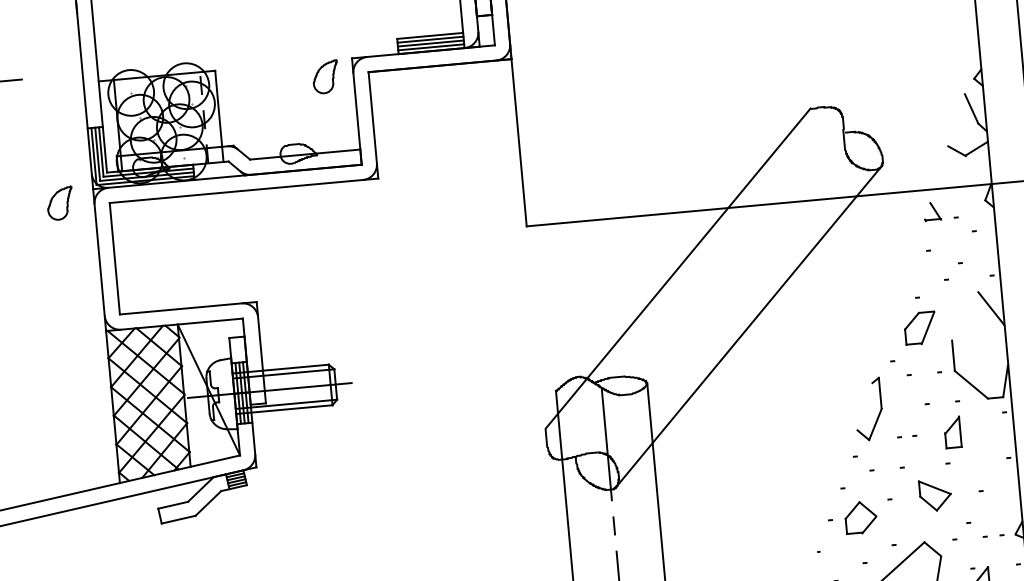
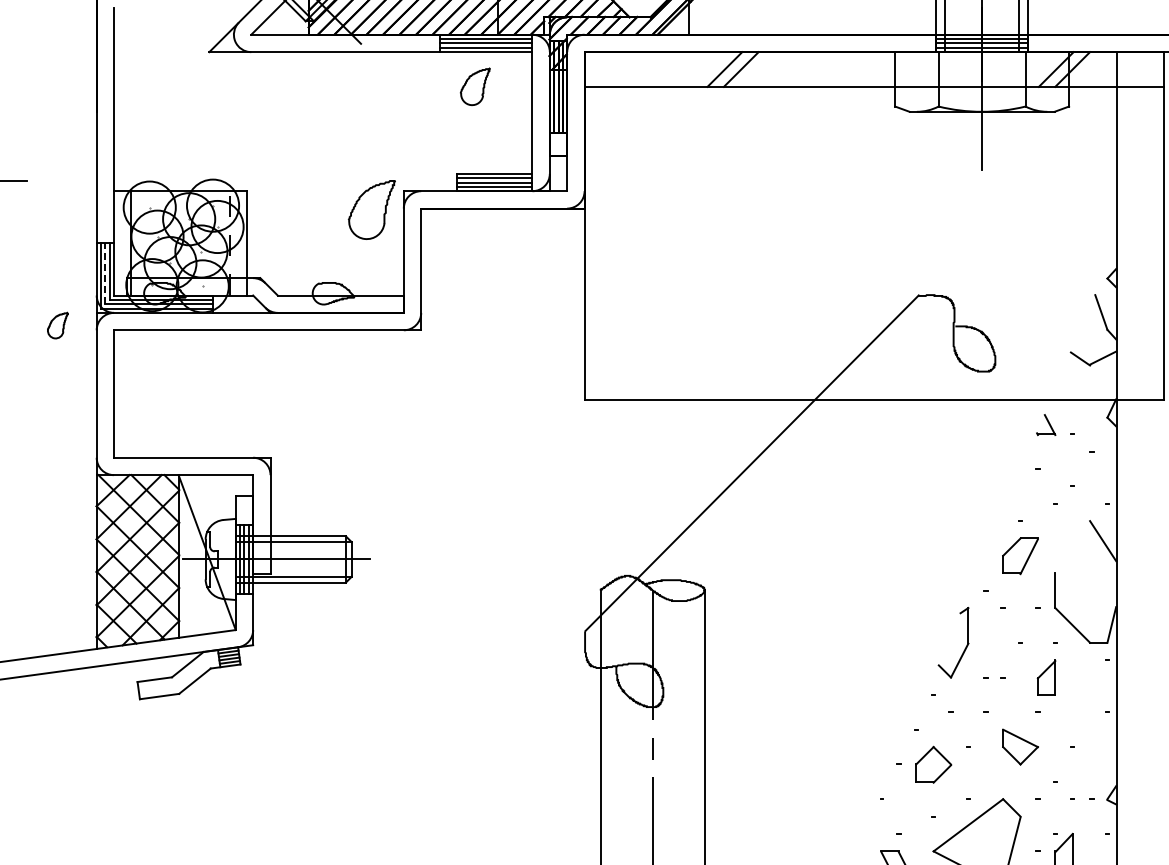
part: (326, 76) -> (372, 209), size x1.6
line: (97, 154) -> (105, 273), solid -> dashed
part: (59, 203) -> (57, 325), size x0.7
line: (748, 326) -> (825, 536), removed

